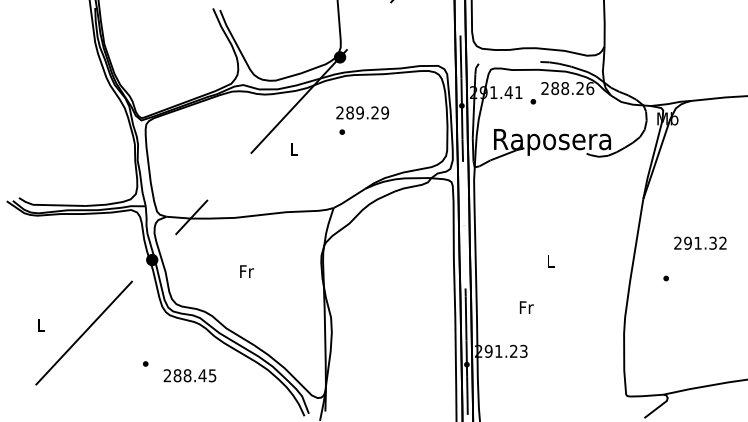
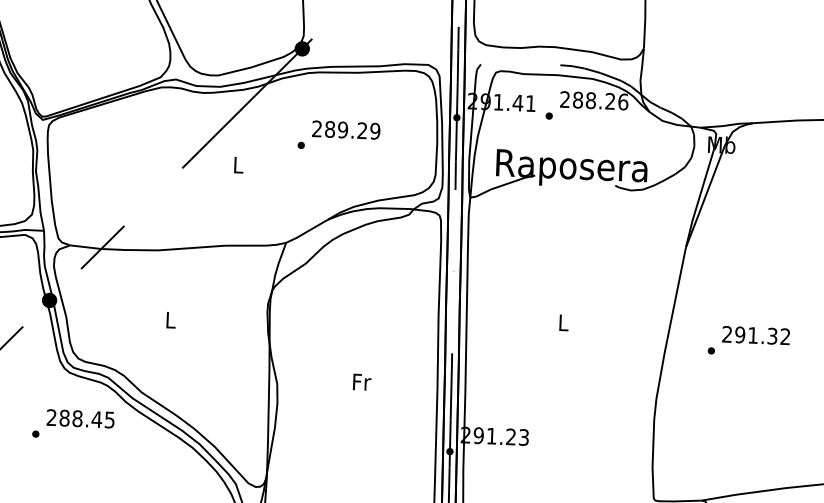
text: (362, 112) -> (346, 129), moved
text: (700, 242) -> (756, 334), moved
text: (246, 271) -> (170, 320), Fr -> L
text: (526, 307) -> (361, 382), moved
text: (189, 375) -> (80, 418), moved

